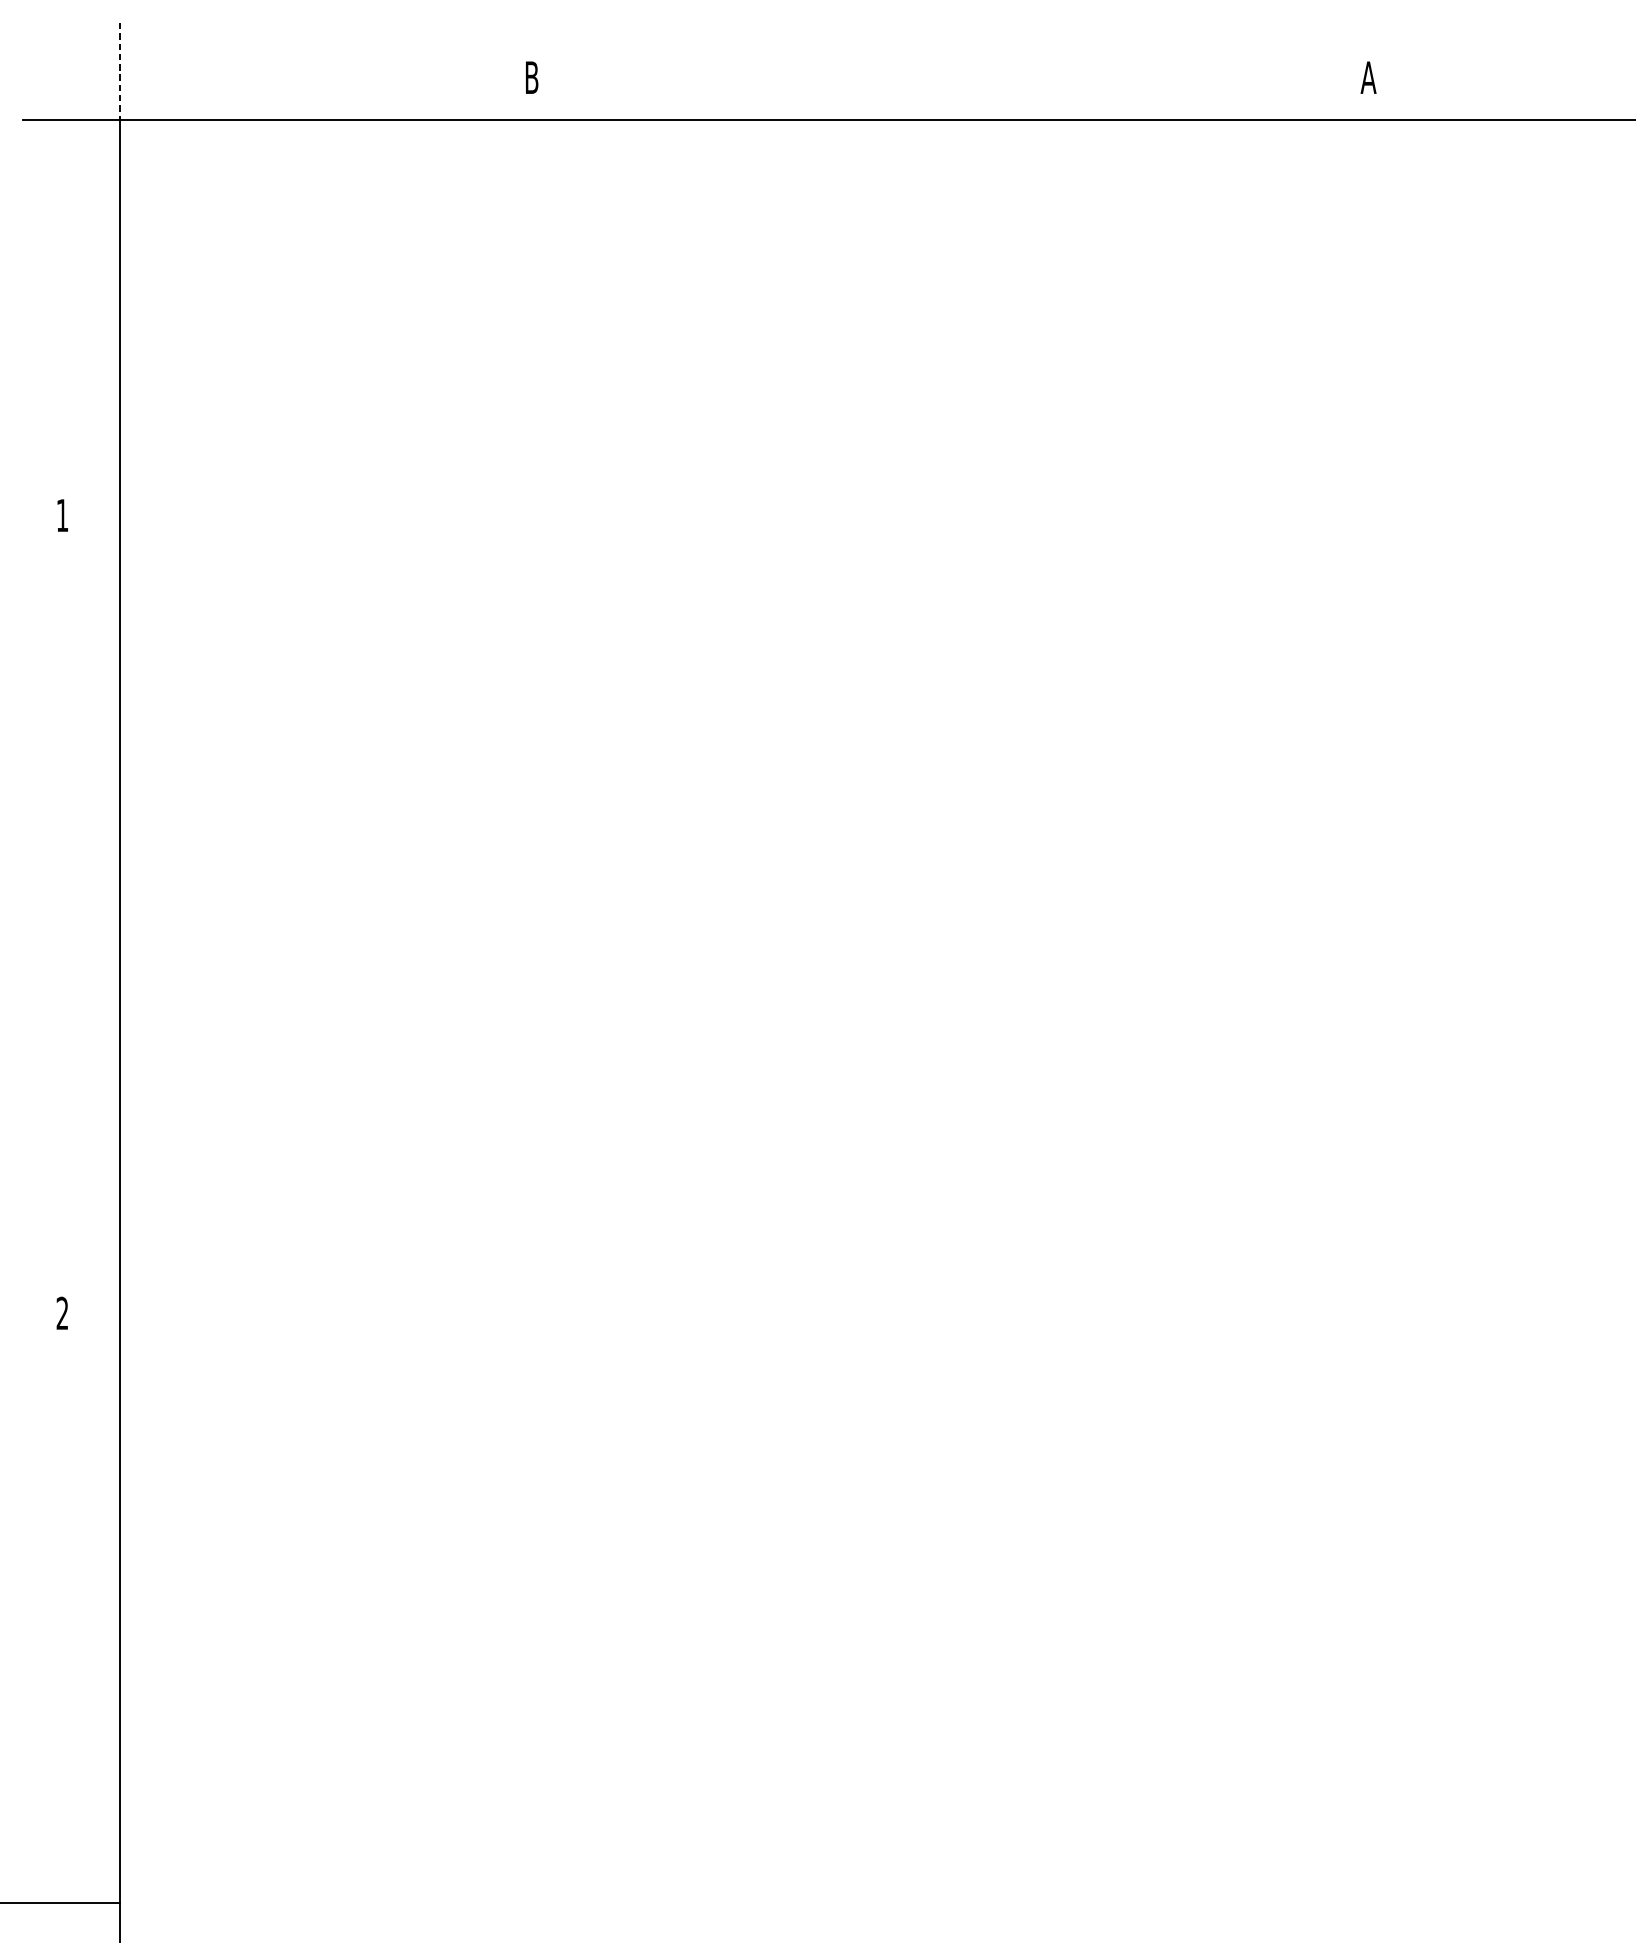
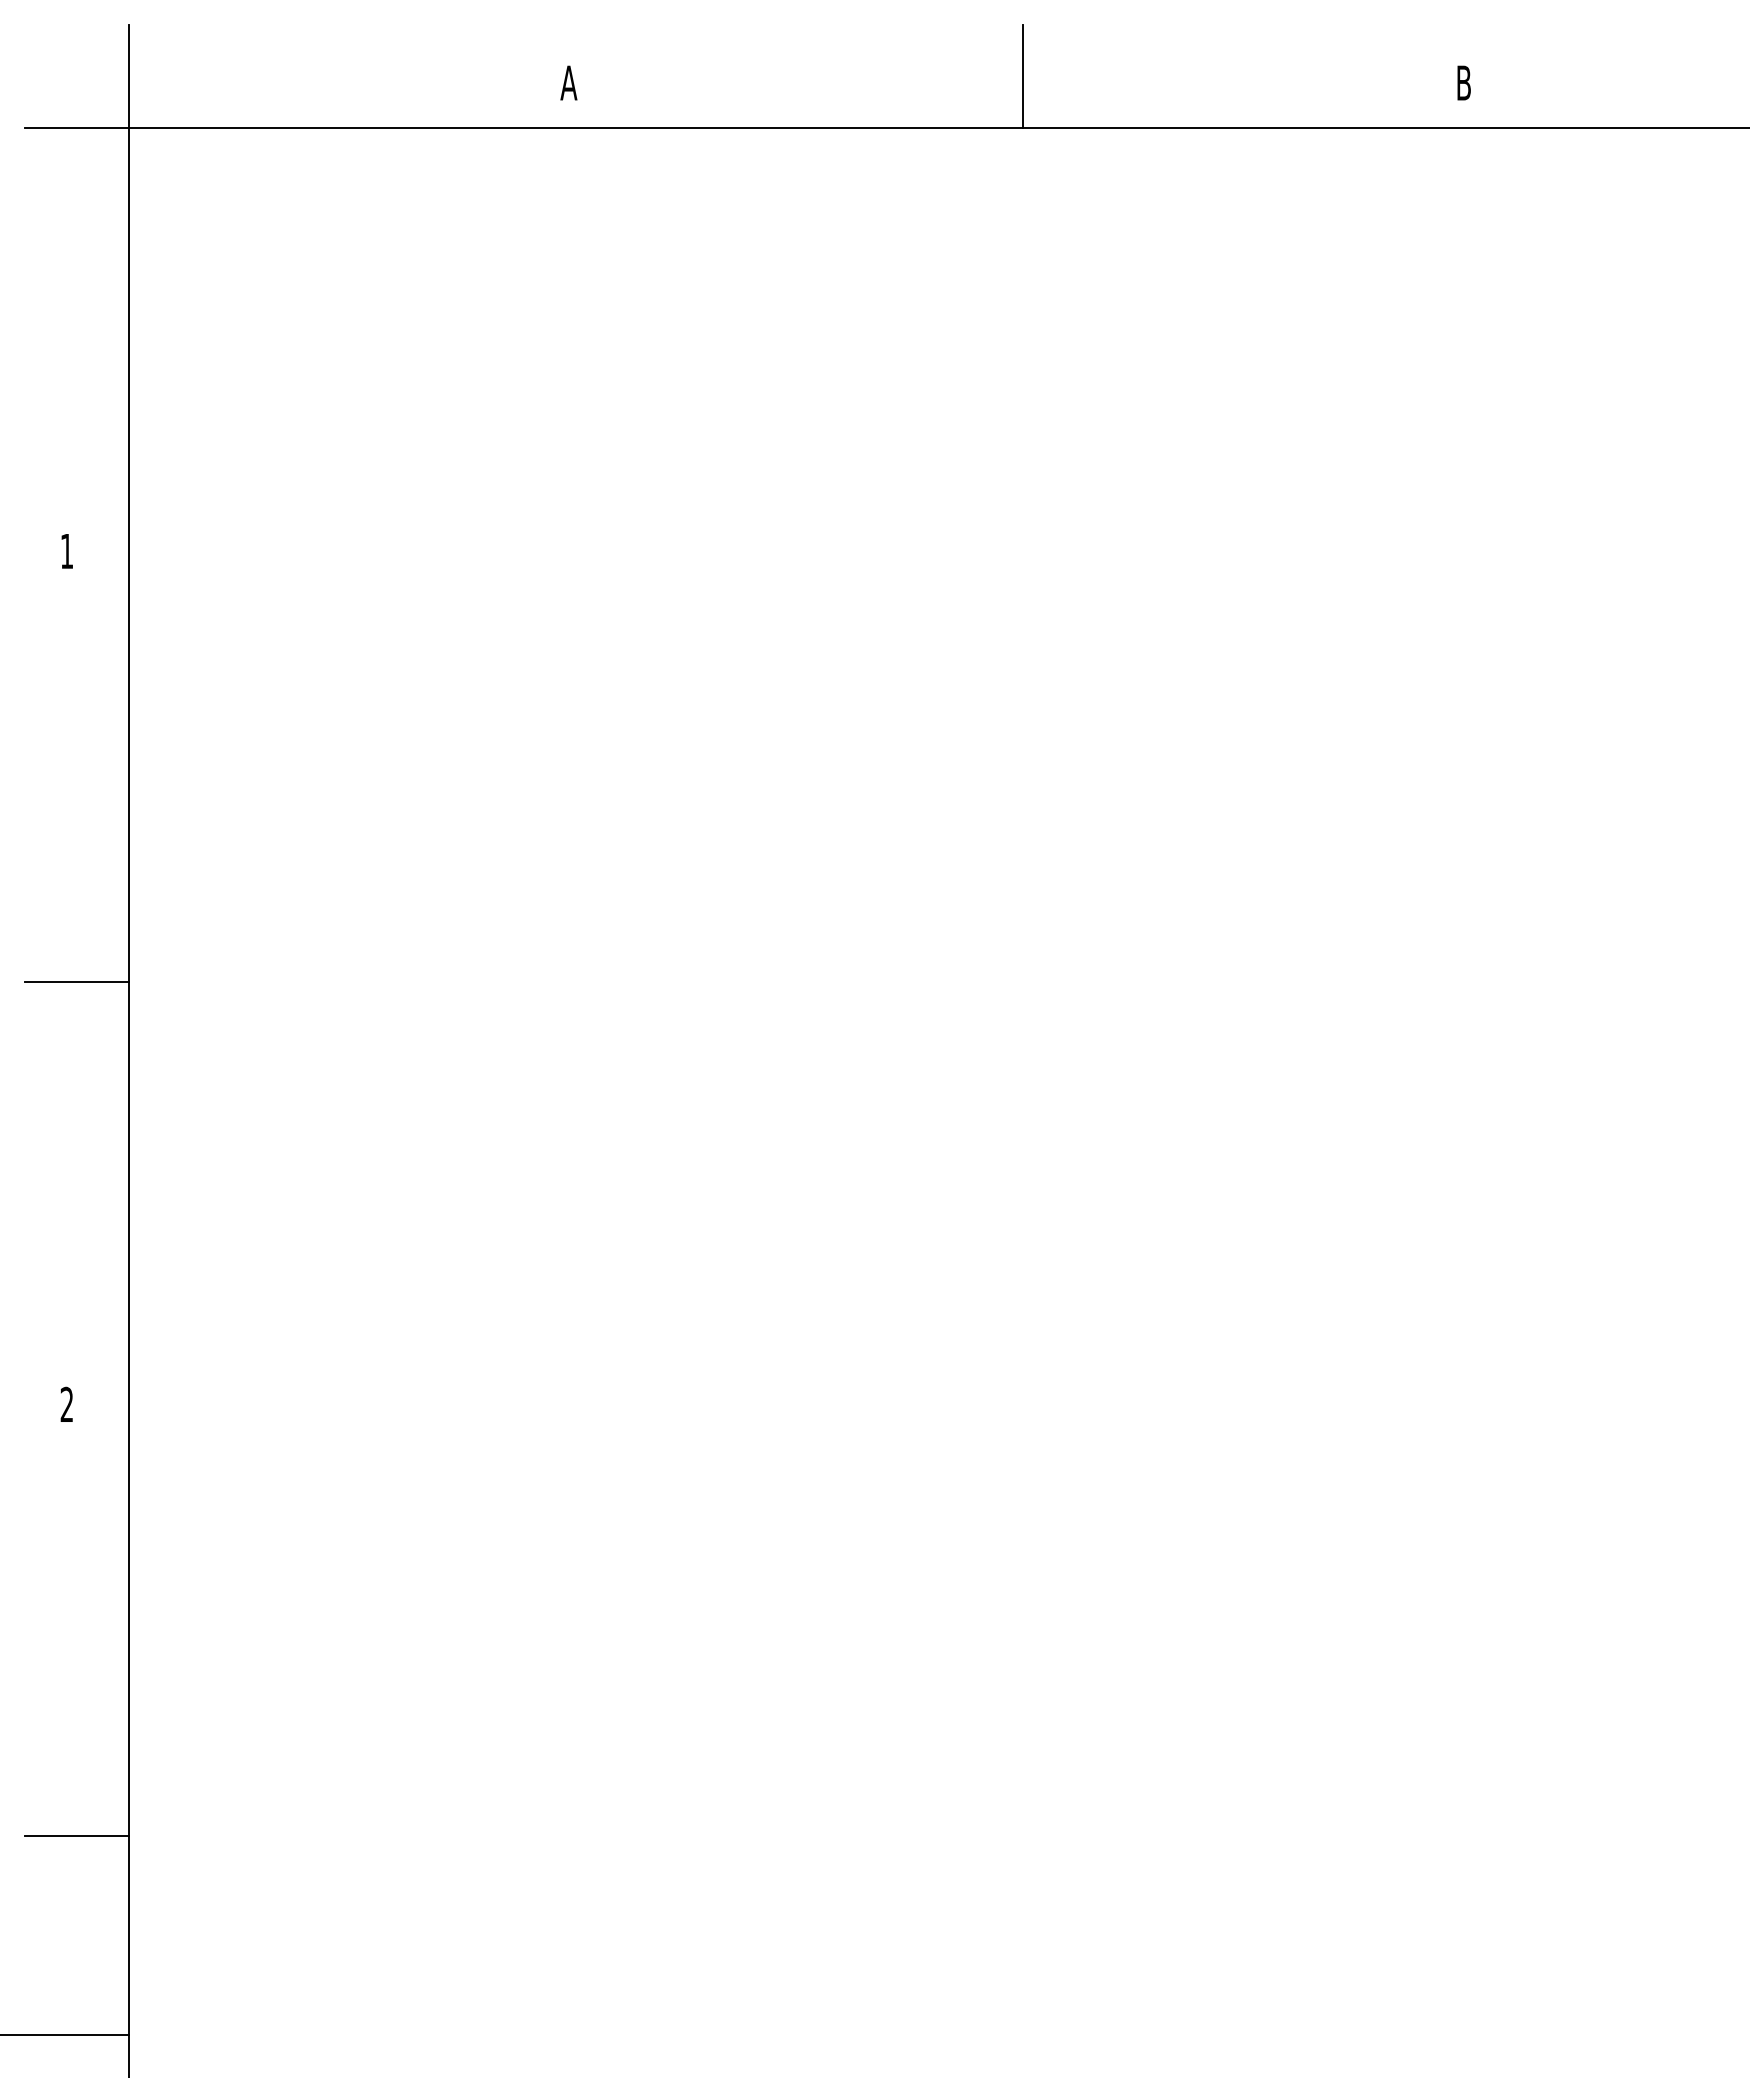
line: (120, 71) -> (128, 76), dashed -> solid
line: (956, 71) -> (1023, 76), added
text: (531, 77) -> (568, 82), B -> A
text: (1368, 77) -> (1463, 82), A -> B
line: (71, 917) -> (76, 981), added
line: (71, 1716) -> (76, 1835), added

